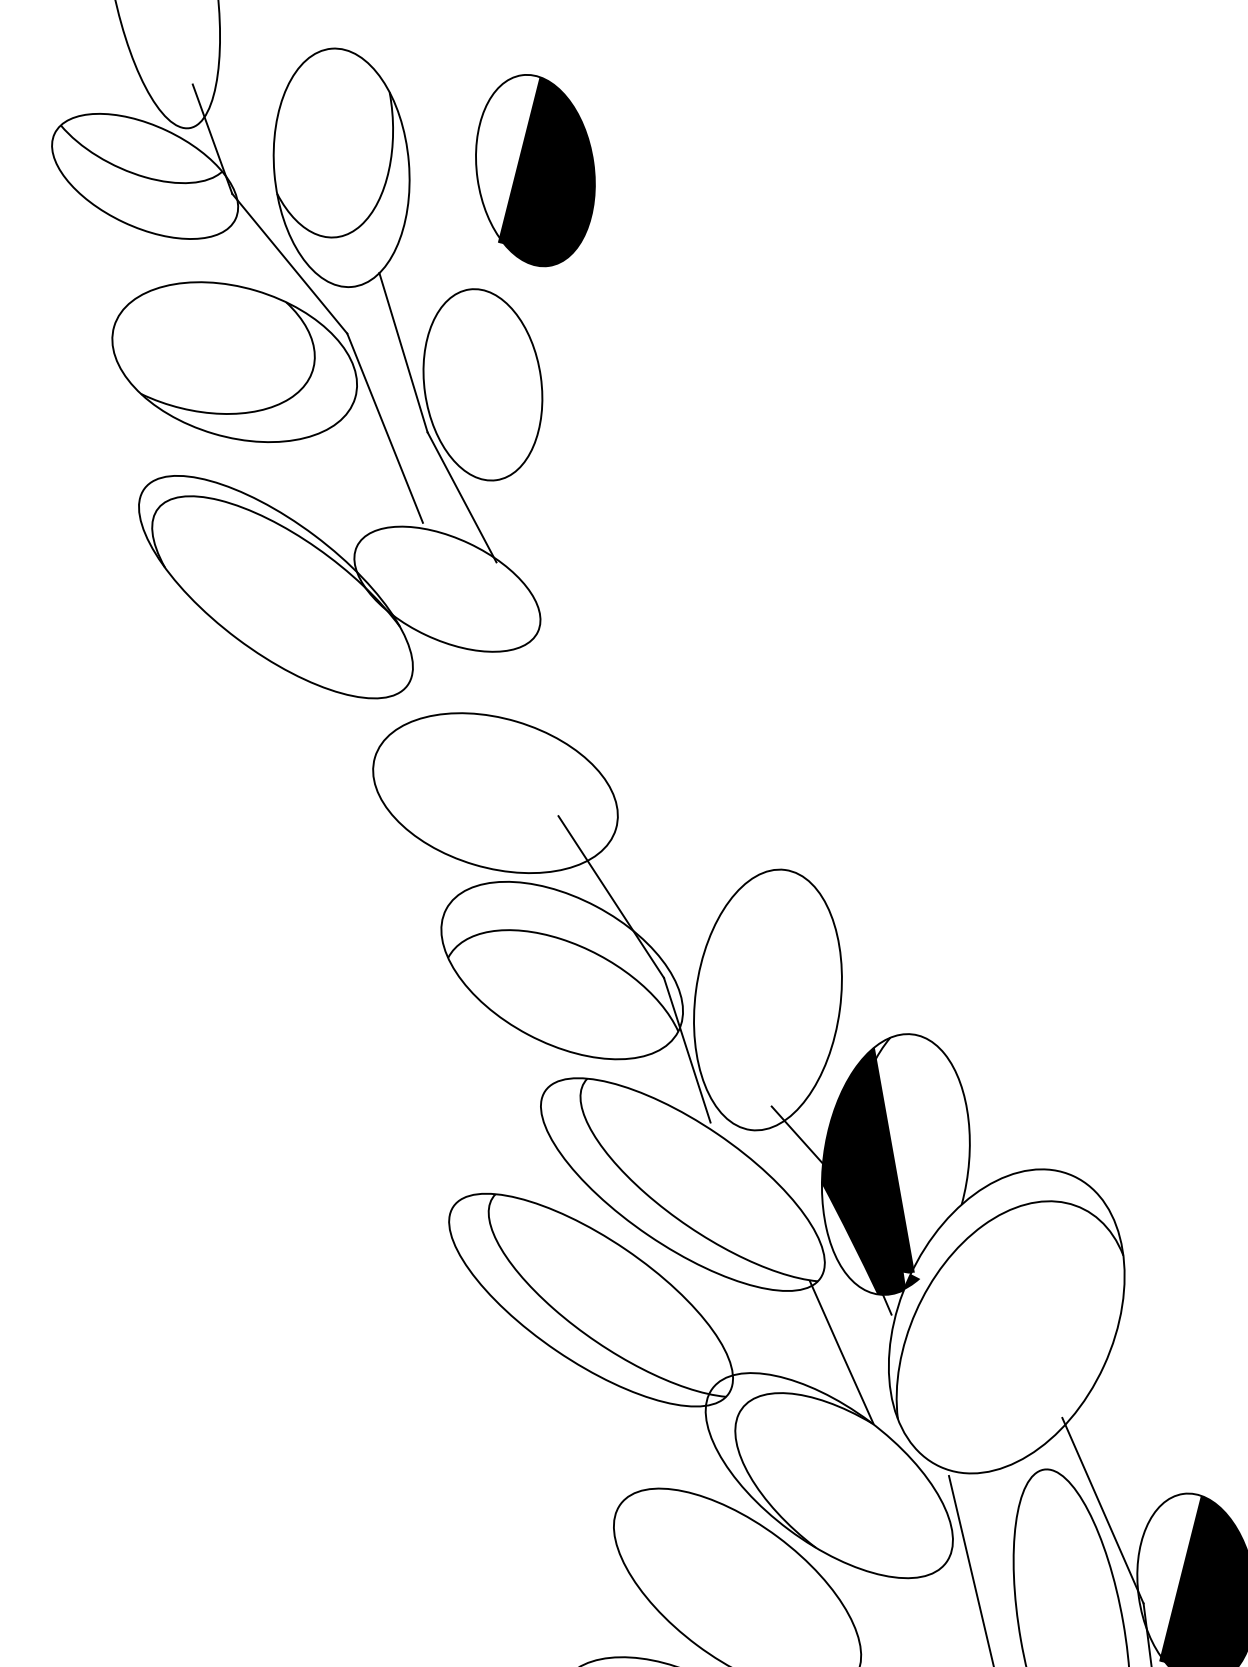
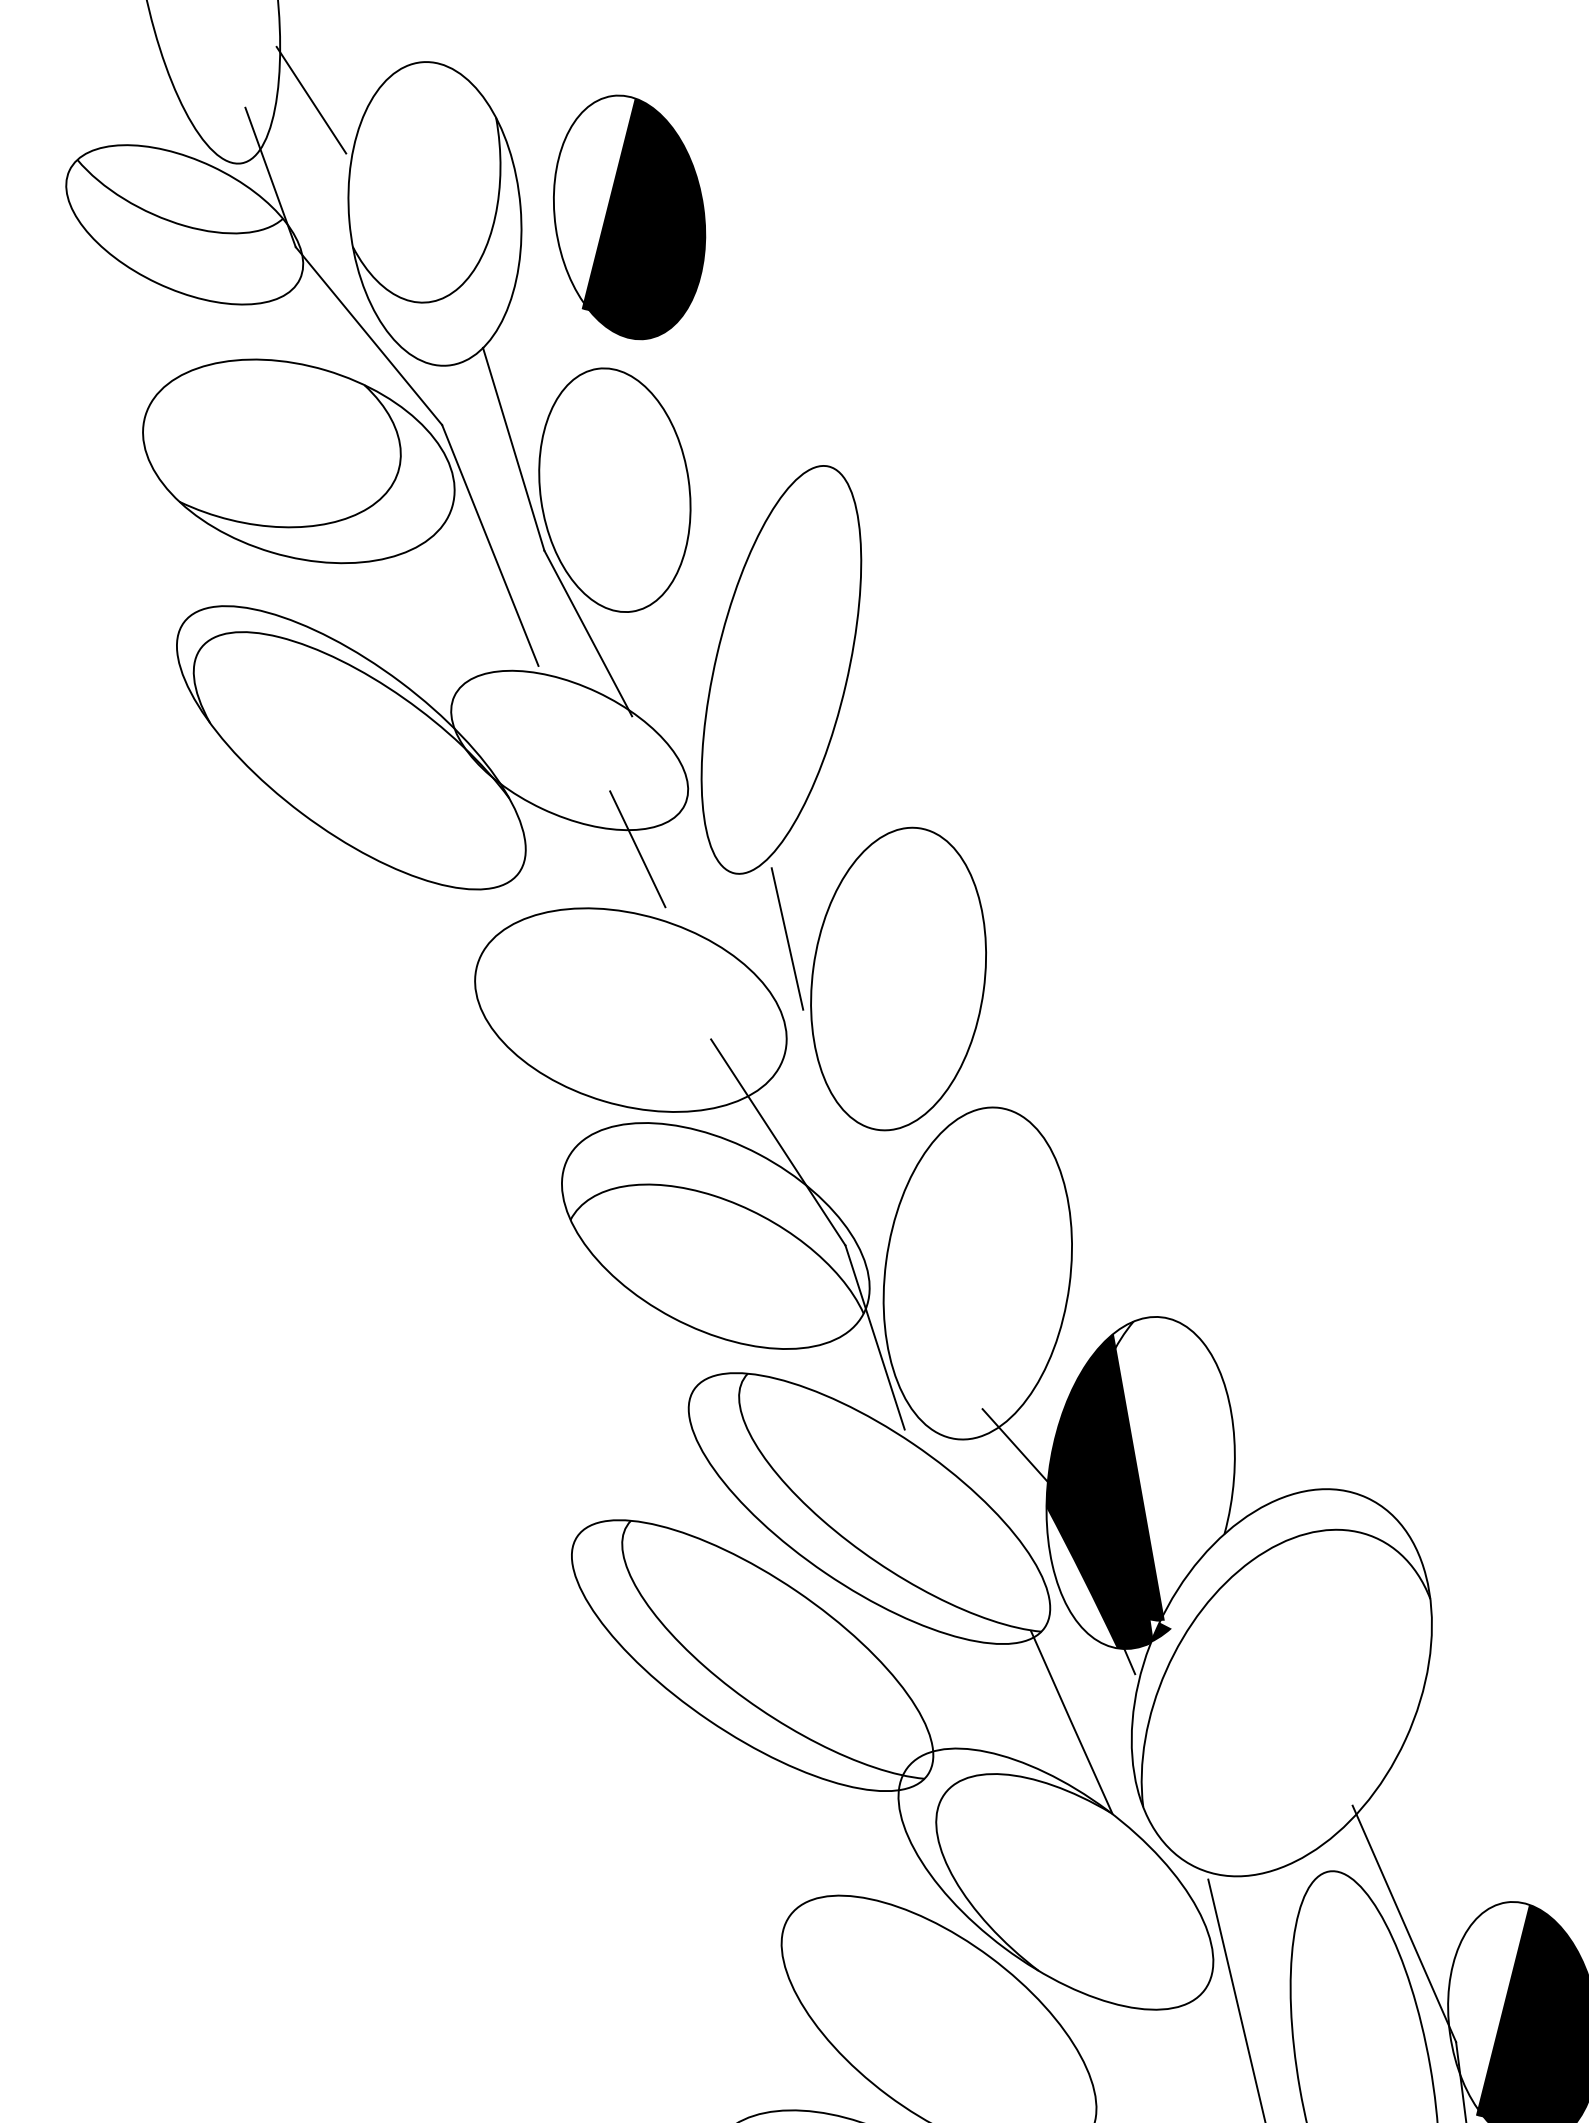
line: (244, 78) -> (311, 100), added
part: (535, 170) -> (629, 217), moved
part: (640, 615) -> (815, 783), added
line: (500, 666) -> (637, 848), added

